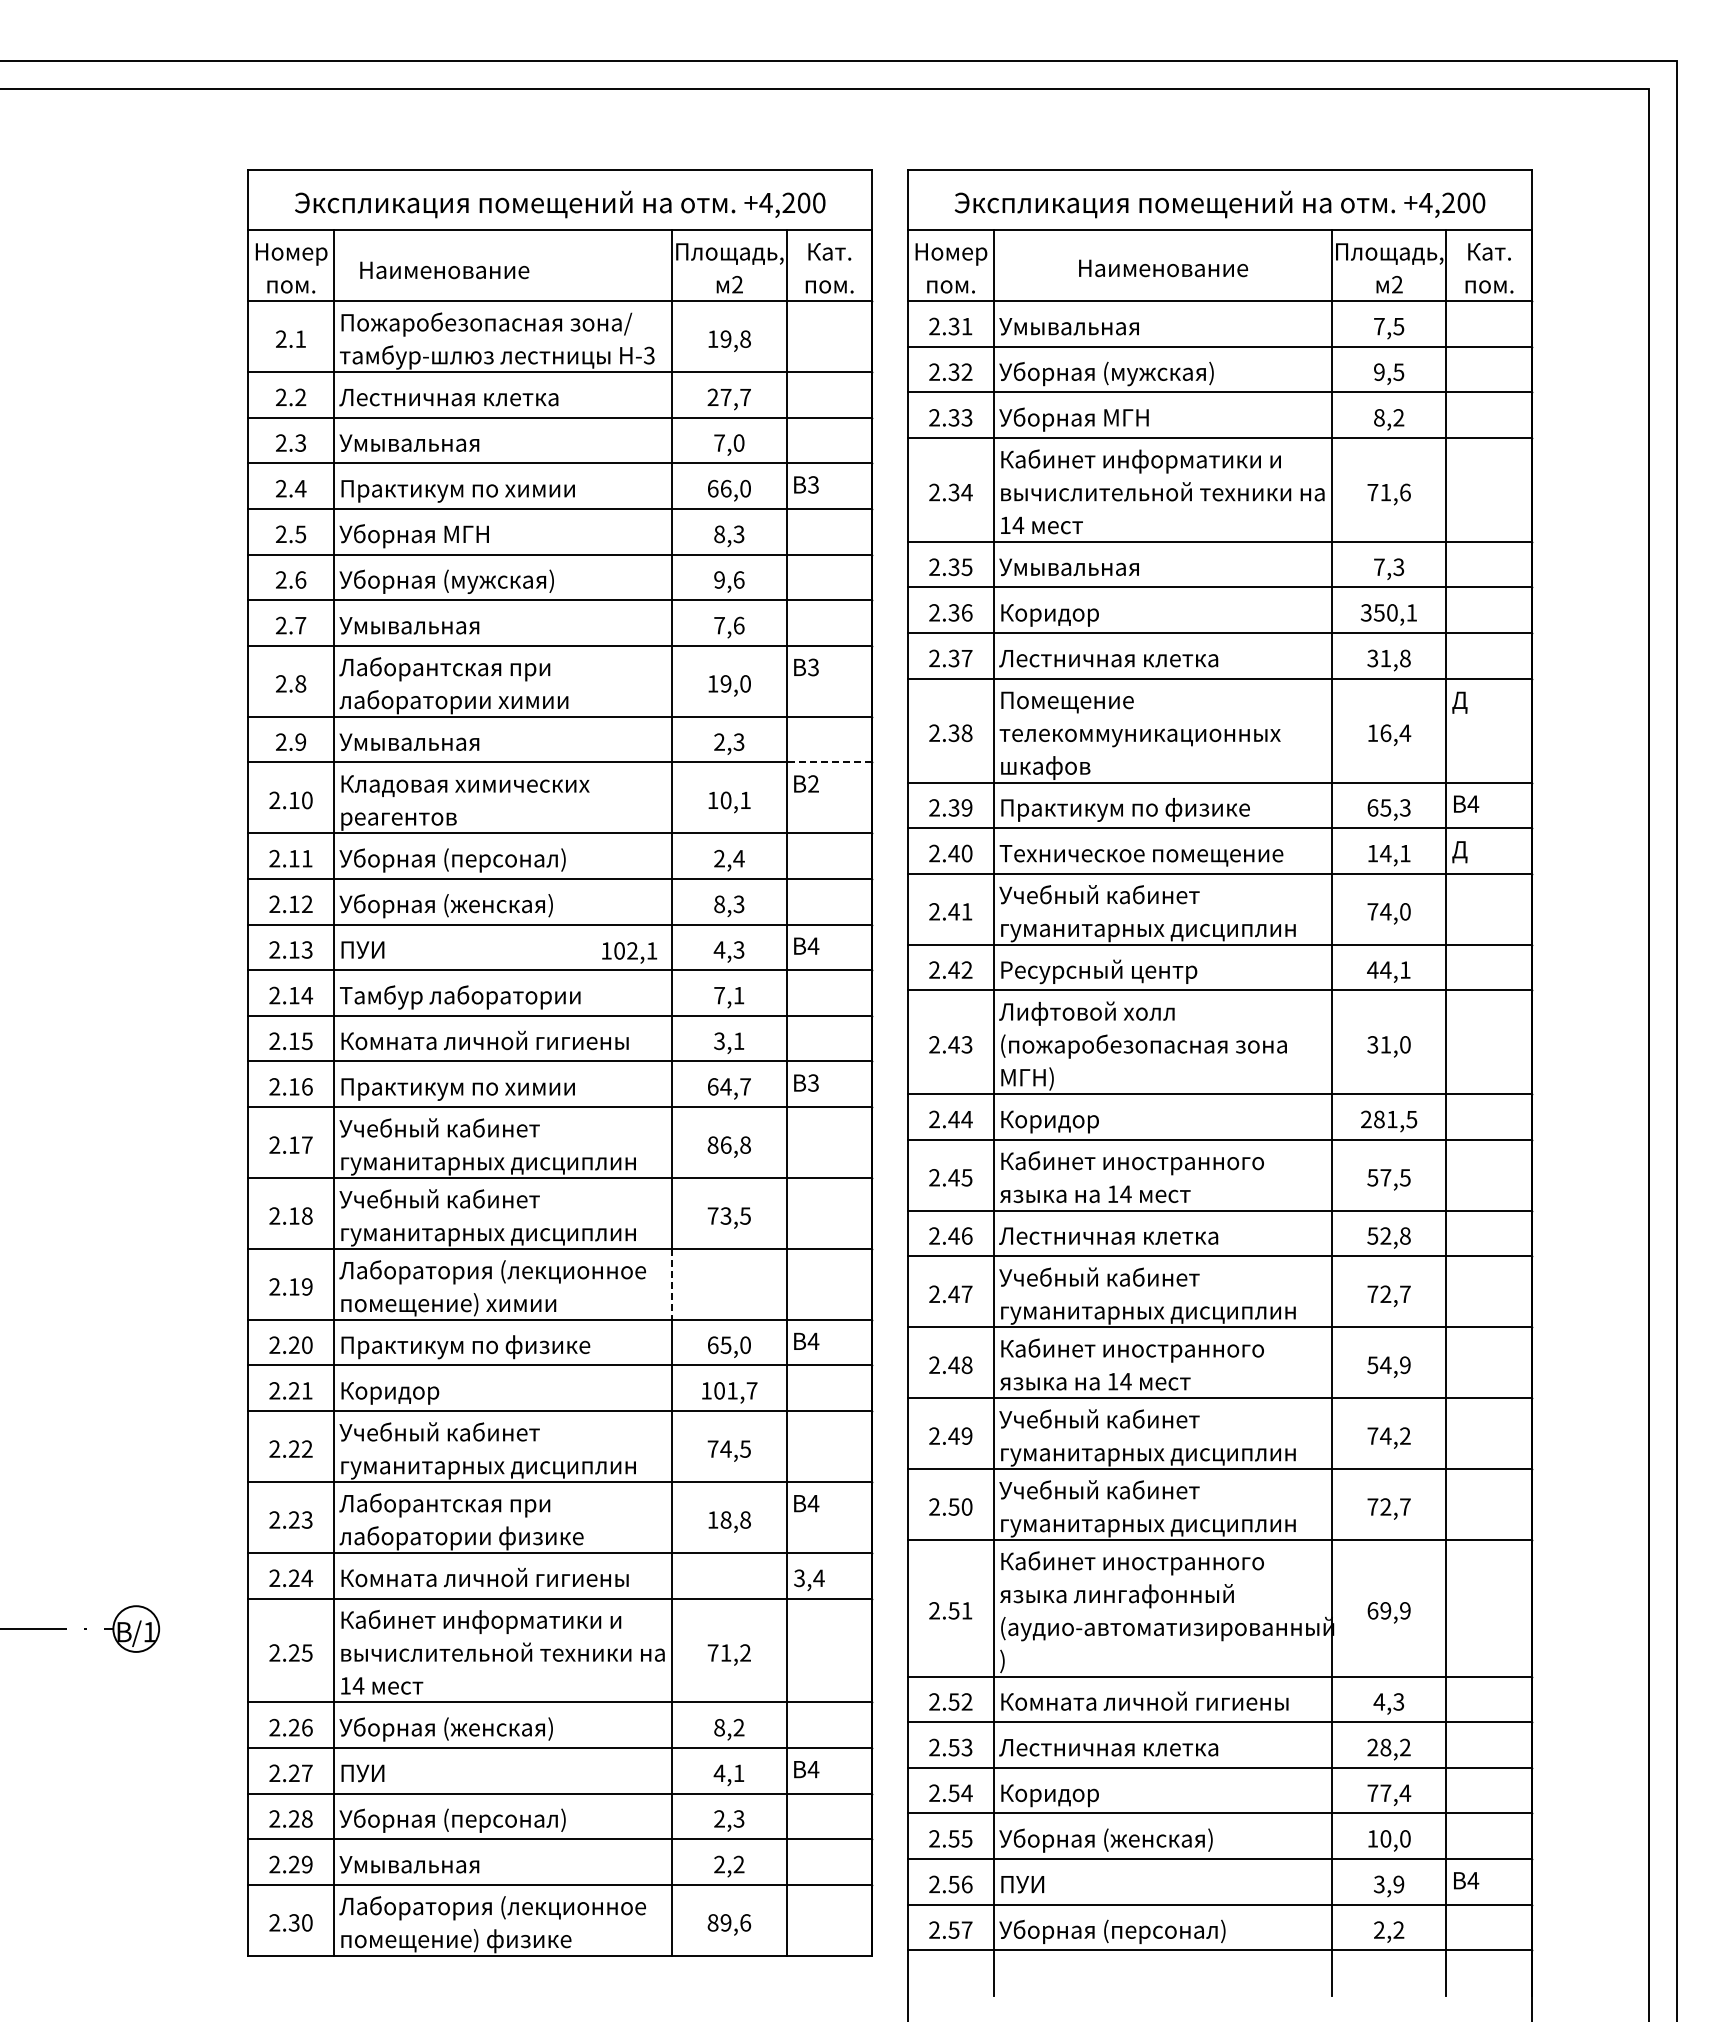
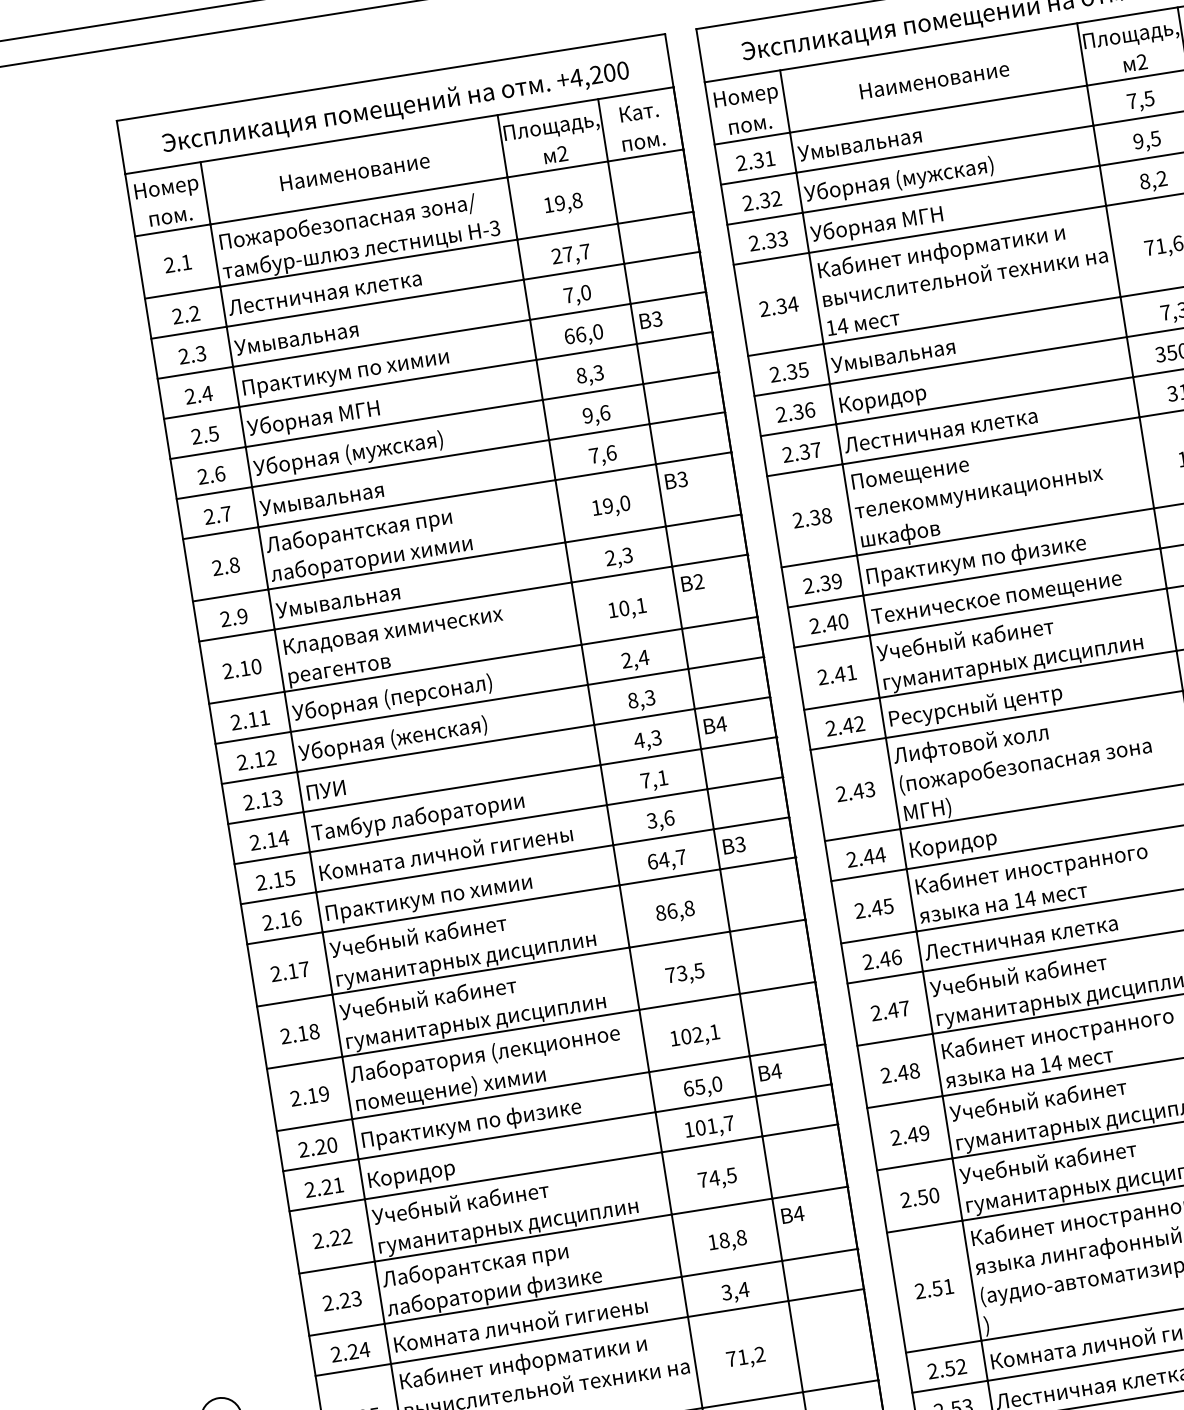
text: (444, 270) -> (354, 172), moved
line: (829, 762) -> (709, 560), dashed -> solid
text: (629, 952) -> (695, 1036), moved
text: (739, 1041) -> (669, 818), 3,1 -> 3,6
line: (672, 1284) -> (644, 1041), dashed -> solid
text: (809, 1579) -> (735, 1292), moved

